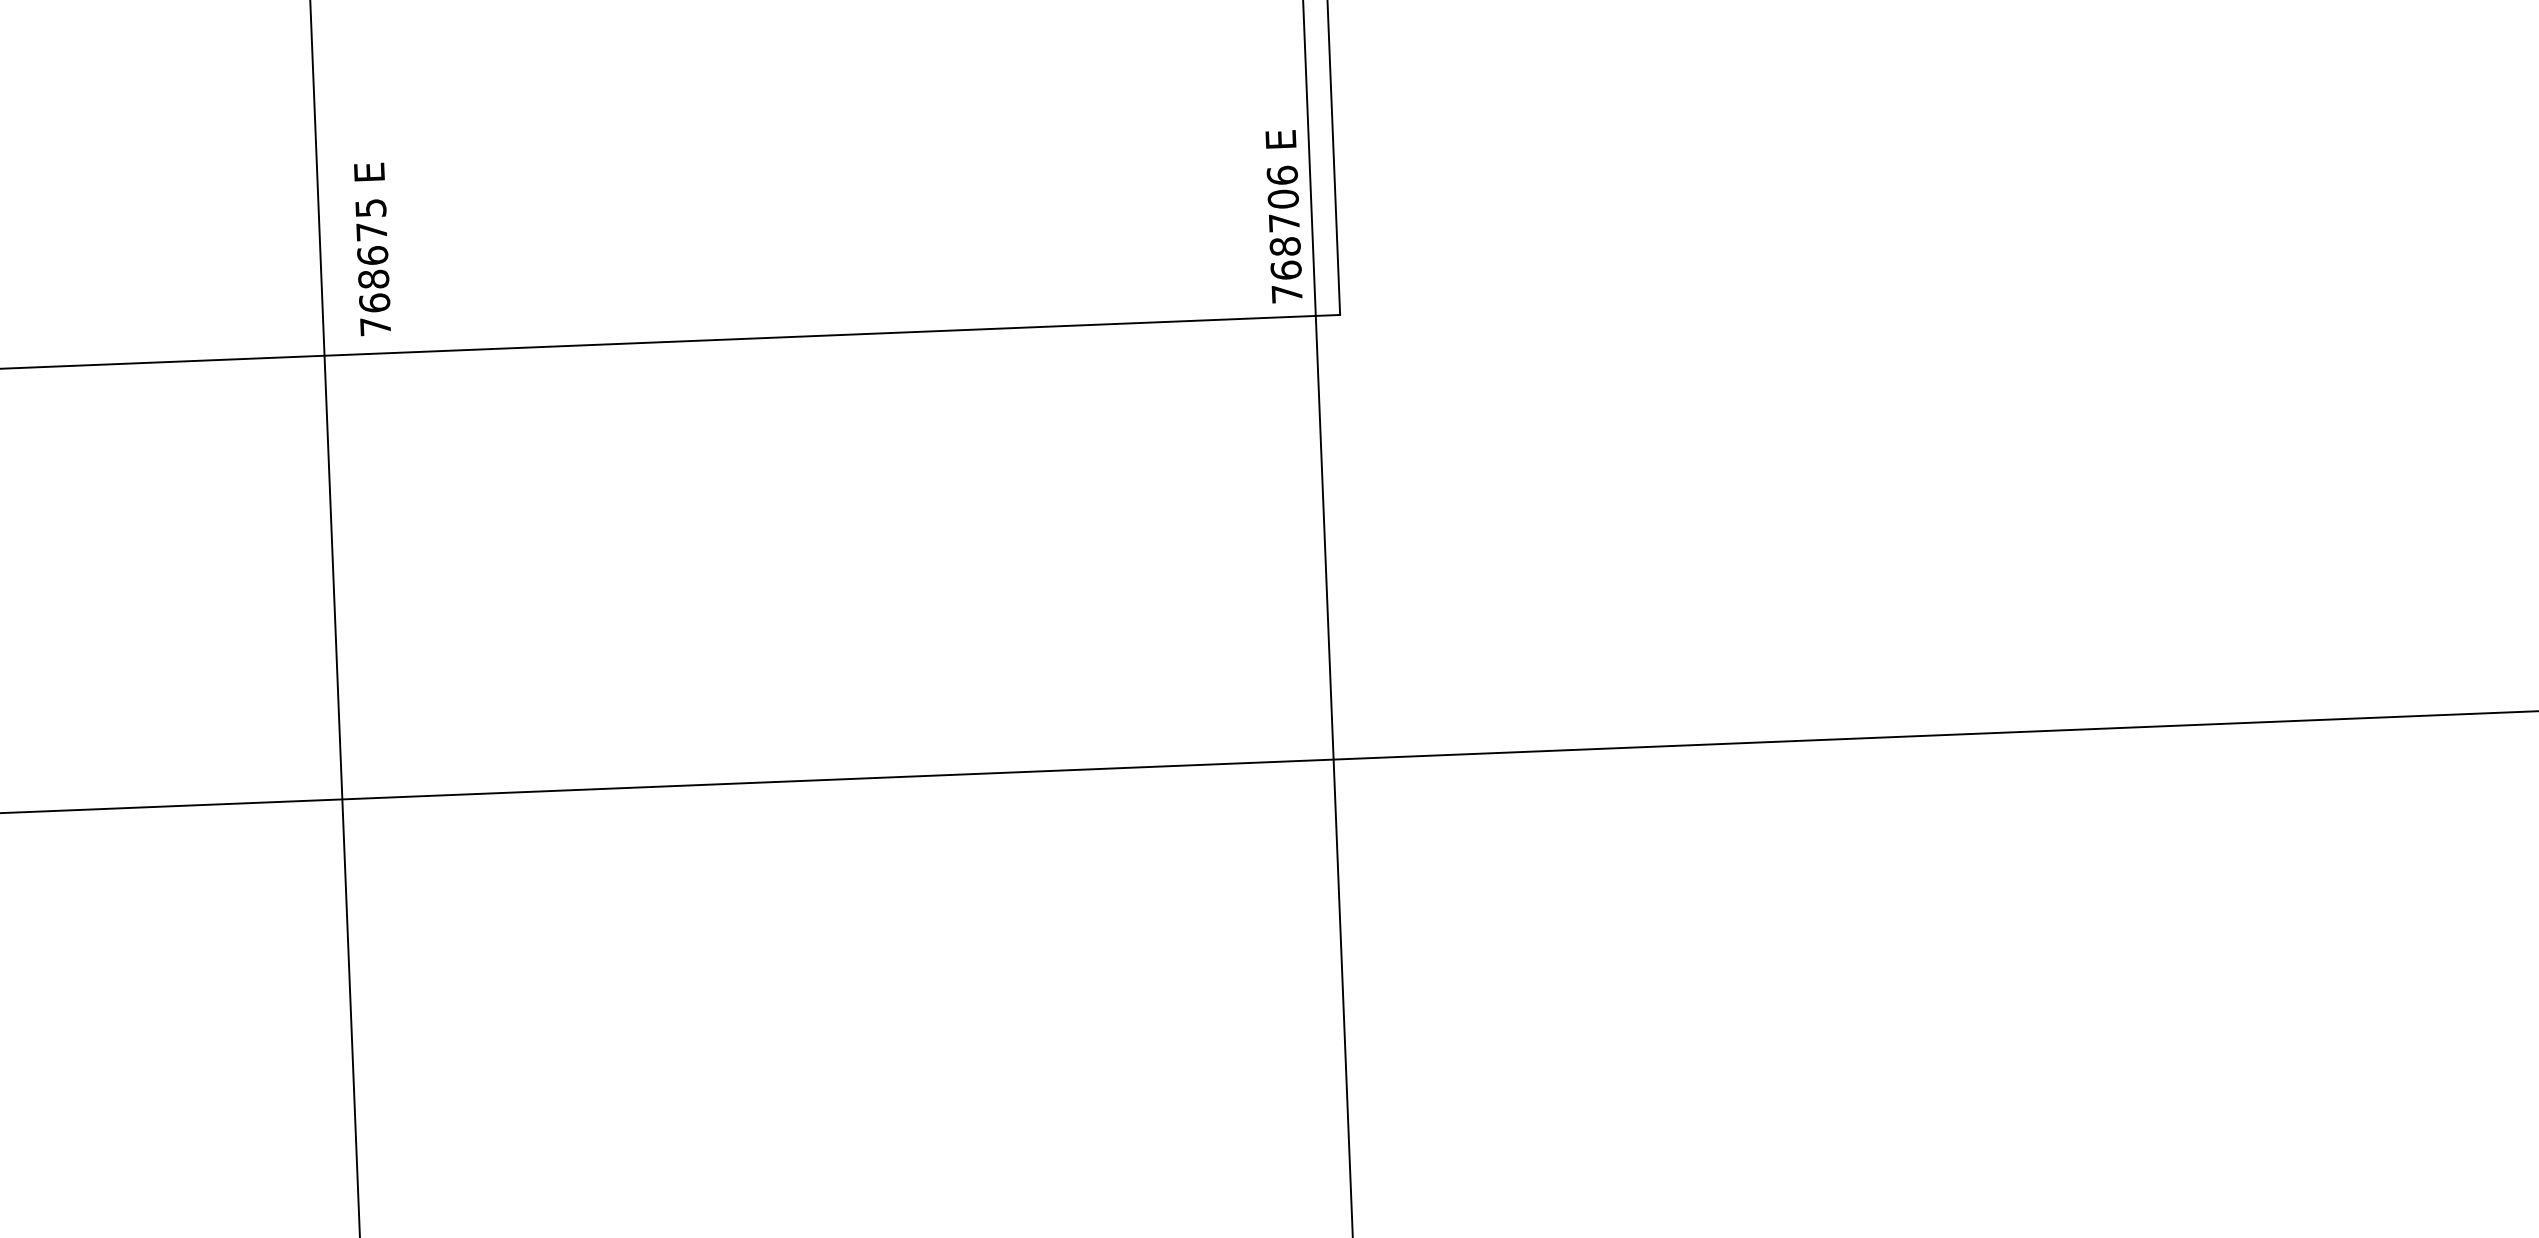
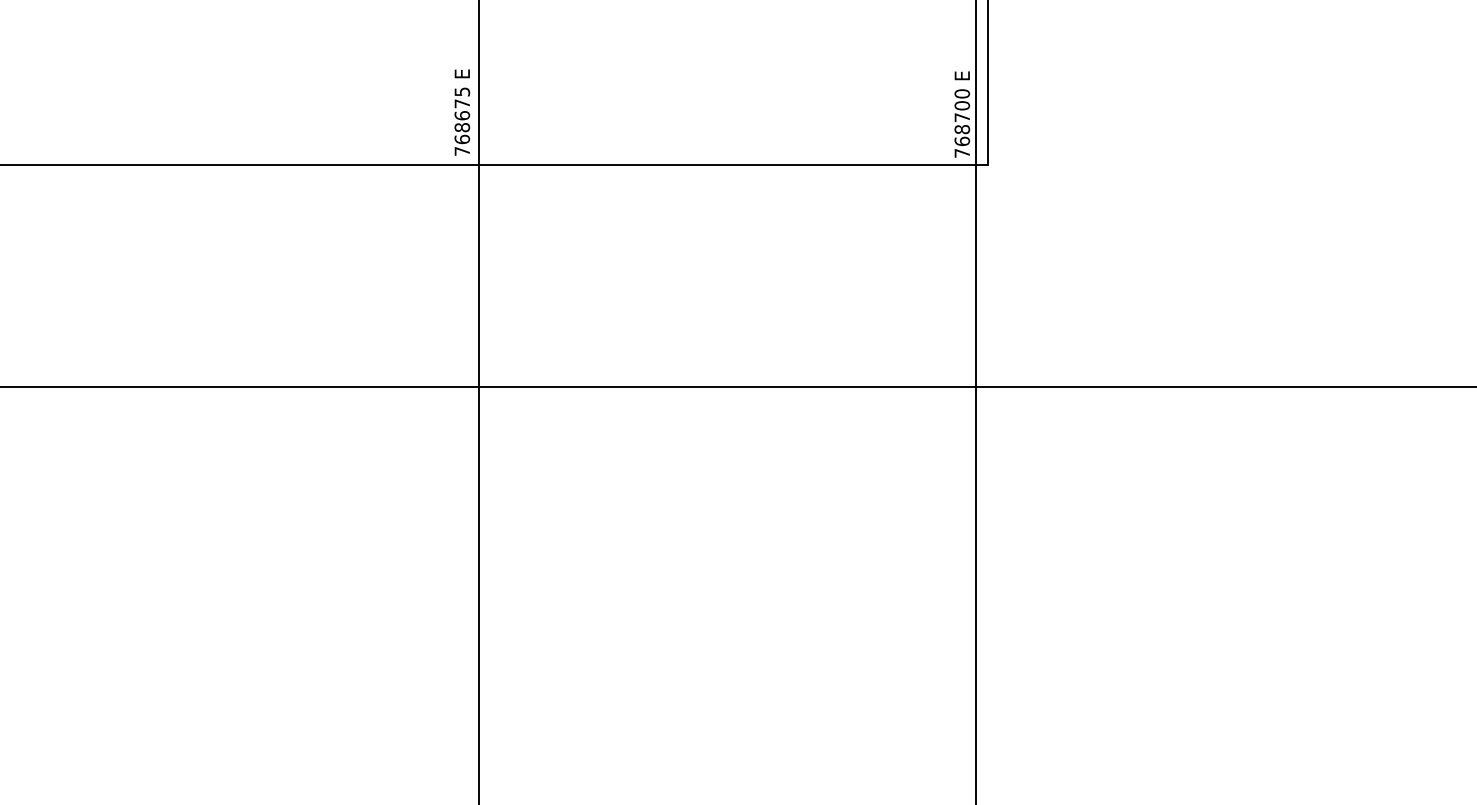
text: (1280, 174) -> (961, 93), 768706 -> 768700
text: (372, 249) -> (462, 112), moved

